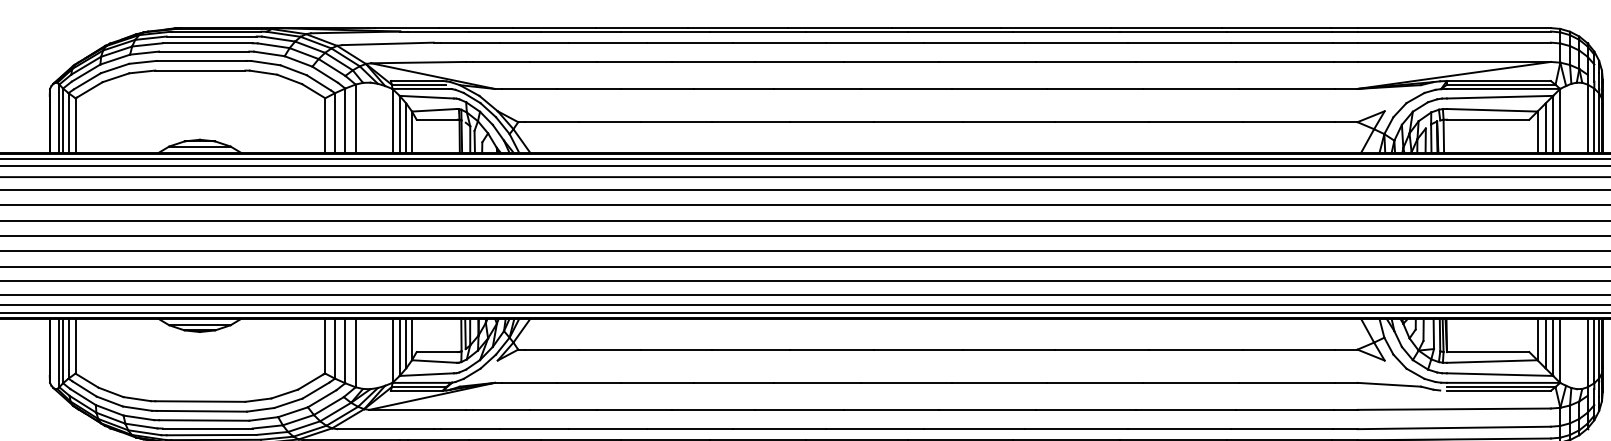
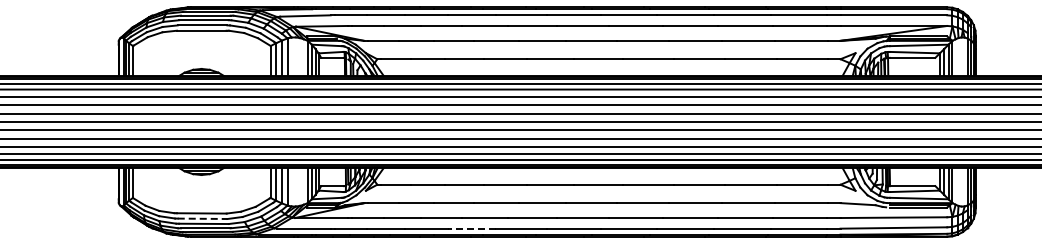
line: (201, 410) -> (202, 218), solid -> dashed
line: (690, 428) -> (472, 228), solid -> dashed

